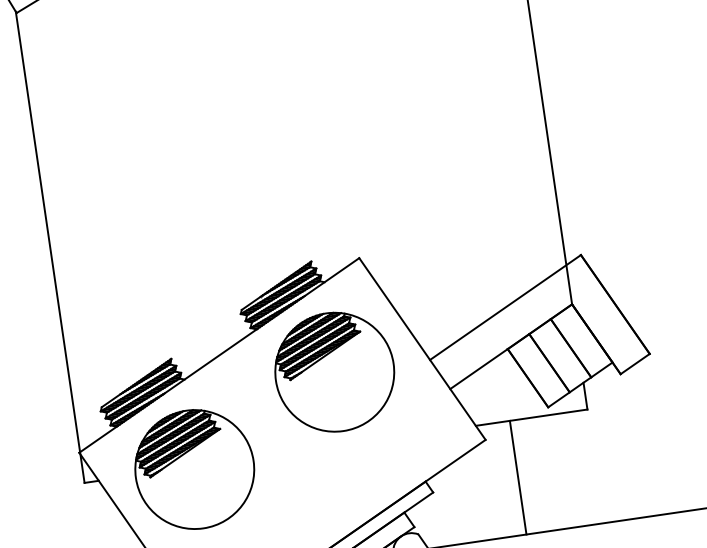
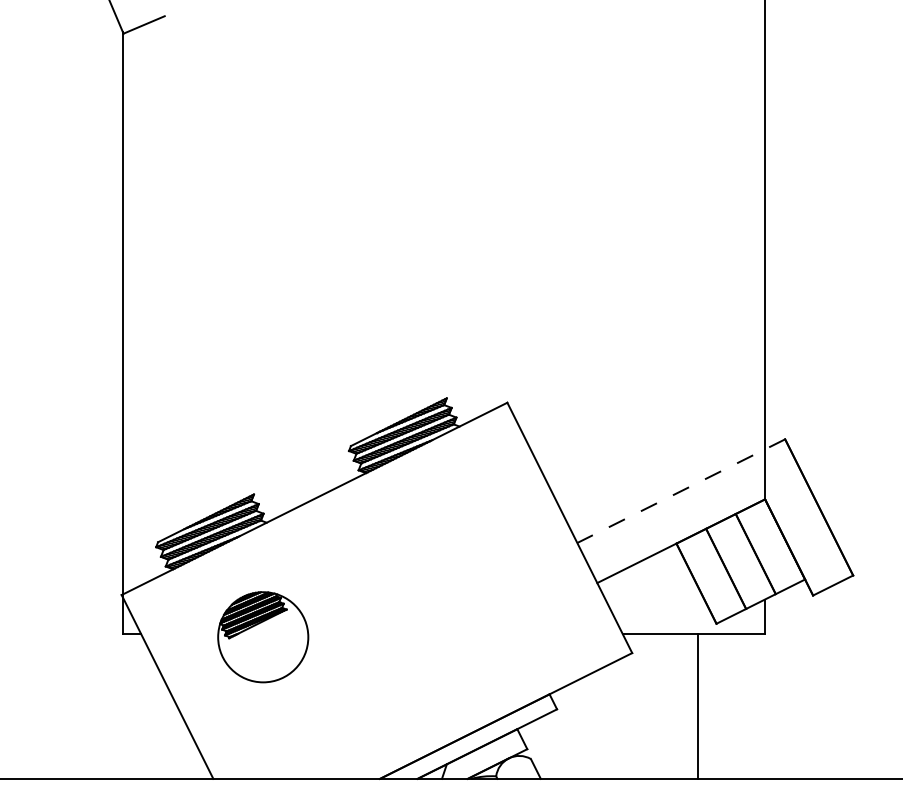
line: (504, 307) -> (680, 491), solid -> dashed
part: (334, 371) -> (455, 540), removed
part: (195, 469) -> (263, 637), size x0.6
line: (518, 477) -> (698, 705), moved

